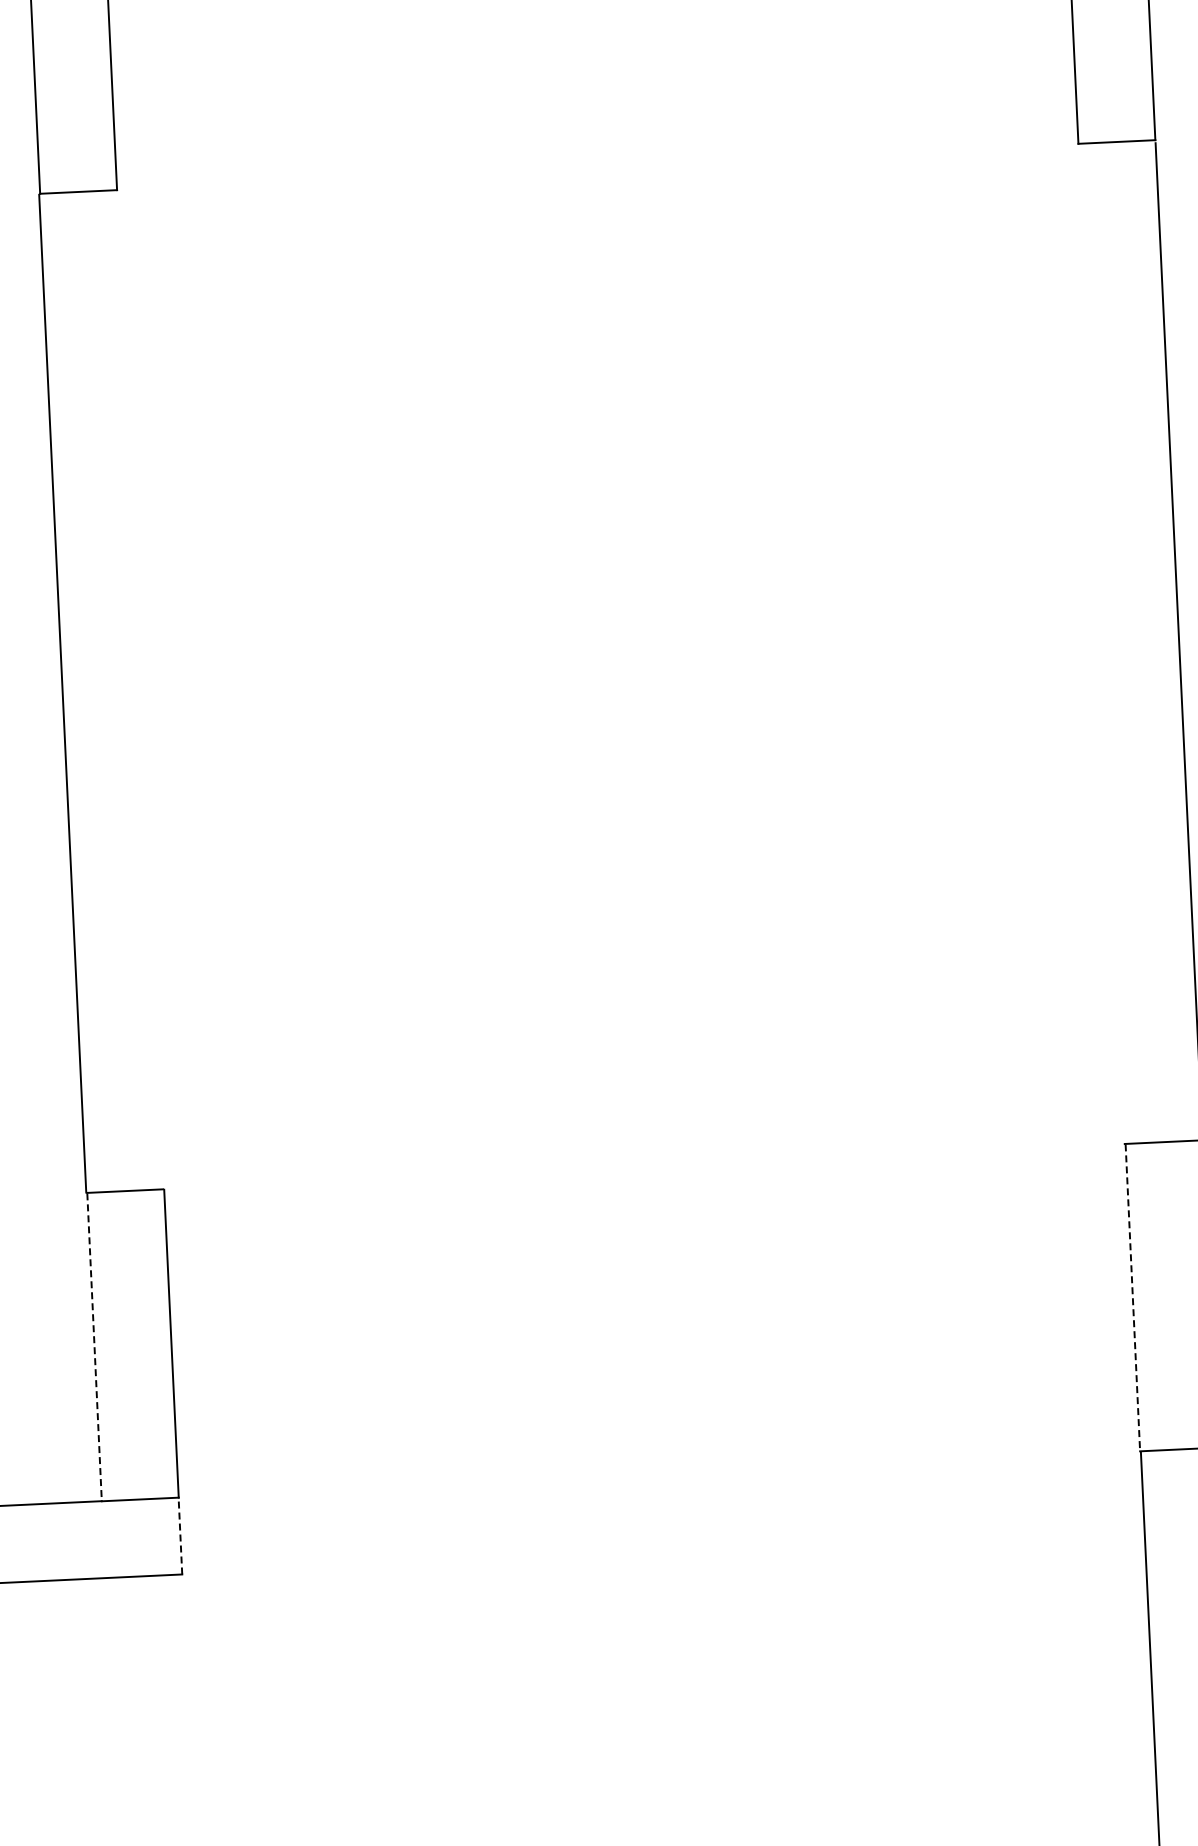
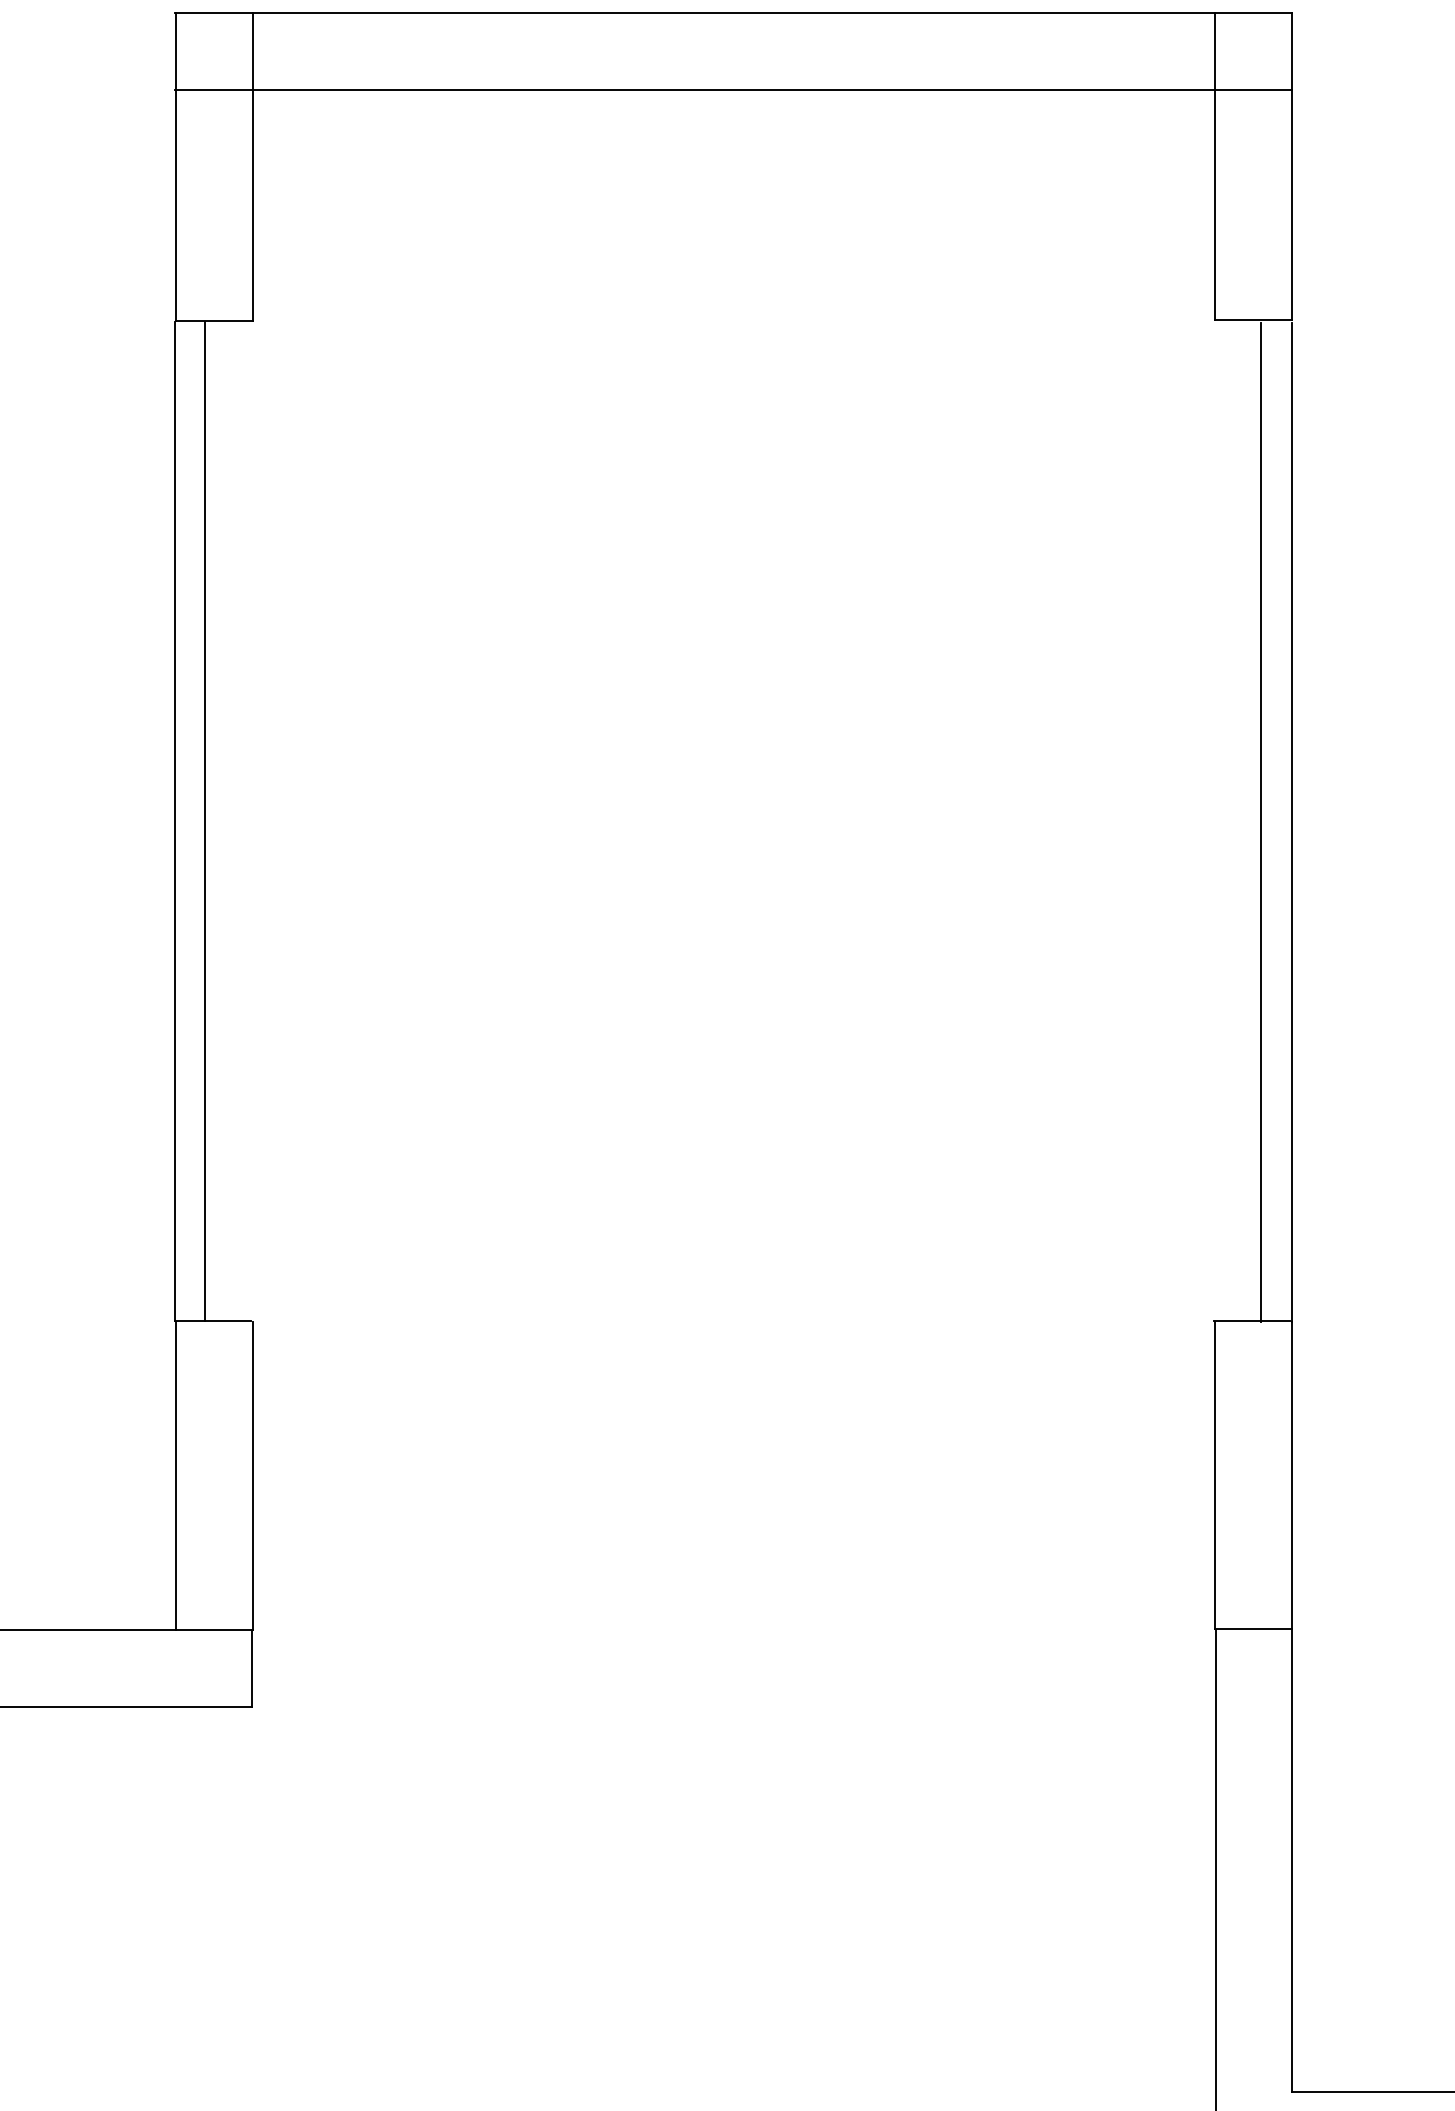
line: (1148, 642) -> (1261, 821), added
line: (93, 691) -> (205, 820), added
line: (1132, 1298) -> (1214, 1475), dashed -> solid
line: (94, 1348) -> (175, 1476), dashed -> solid
line: (180, 1535) -> (252, 1667), dashed -> solid

